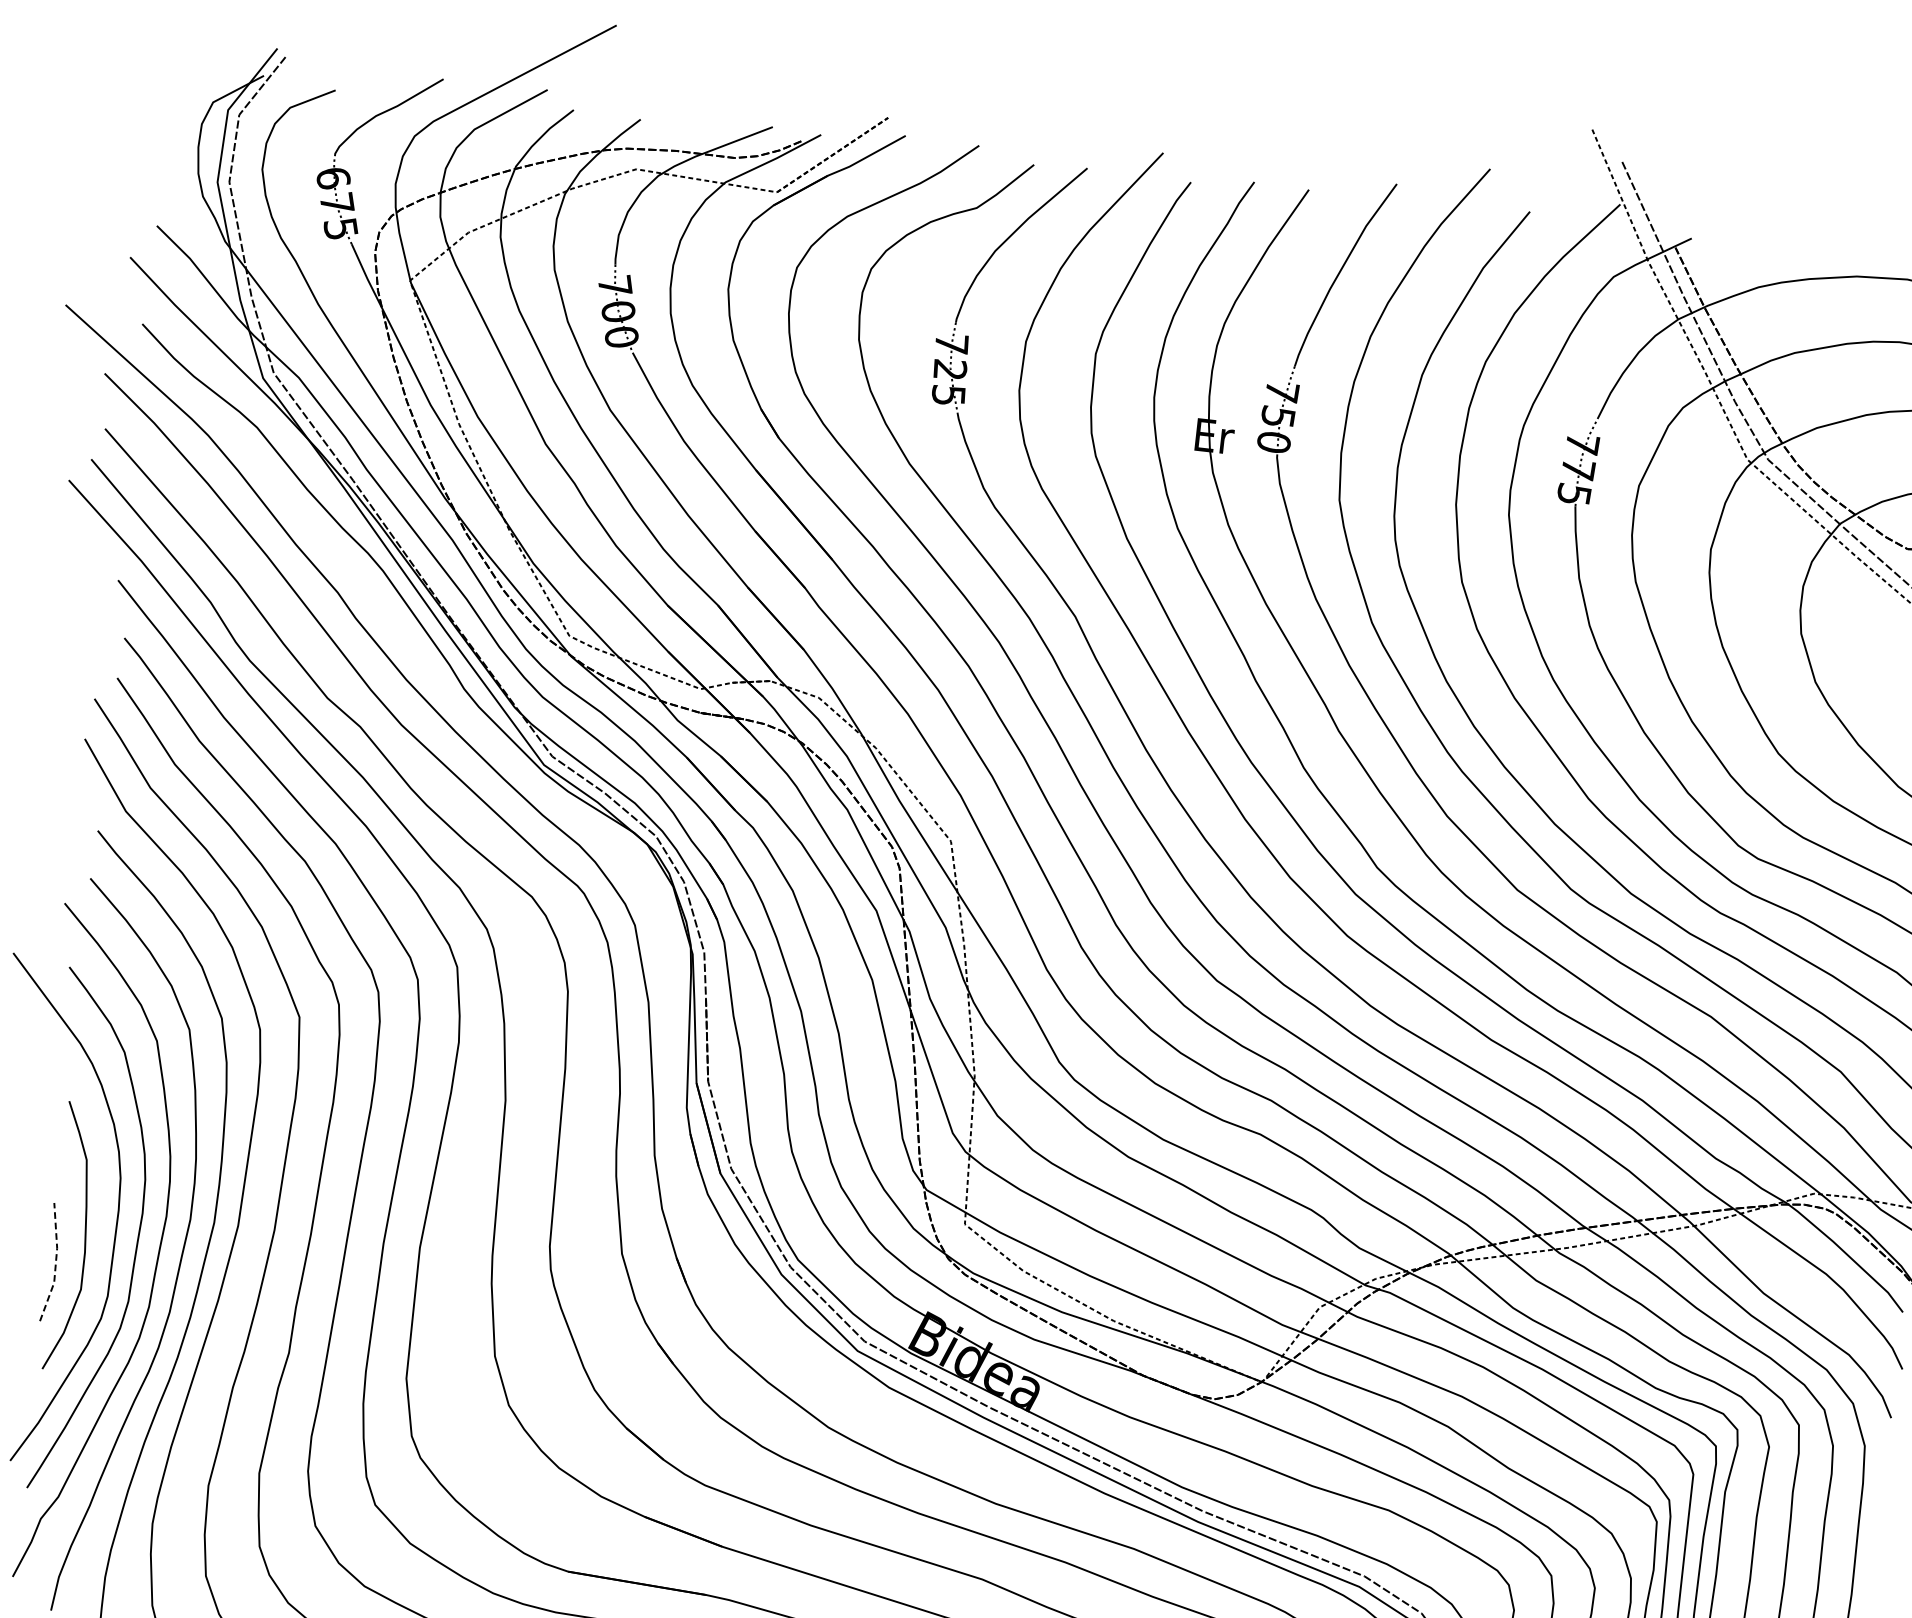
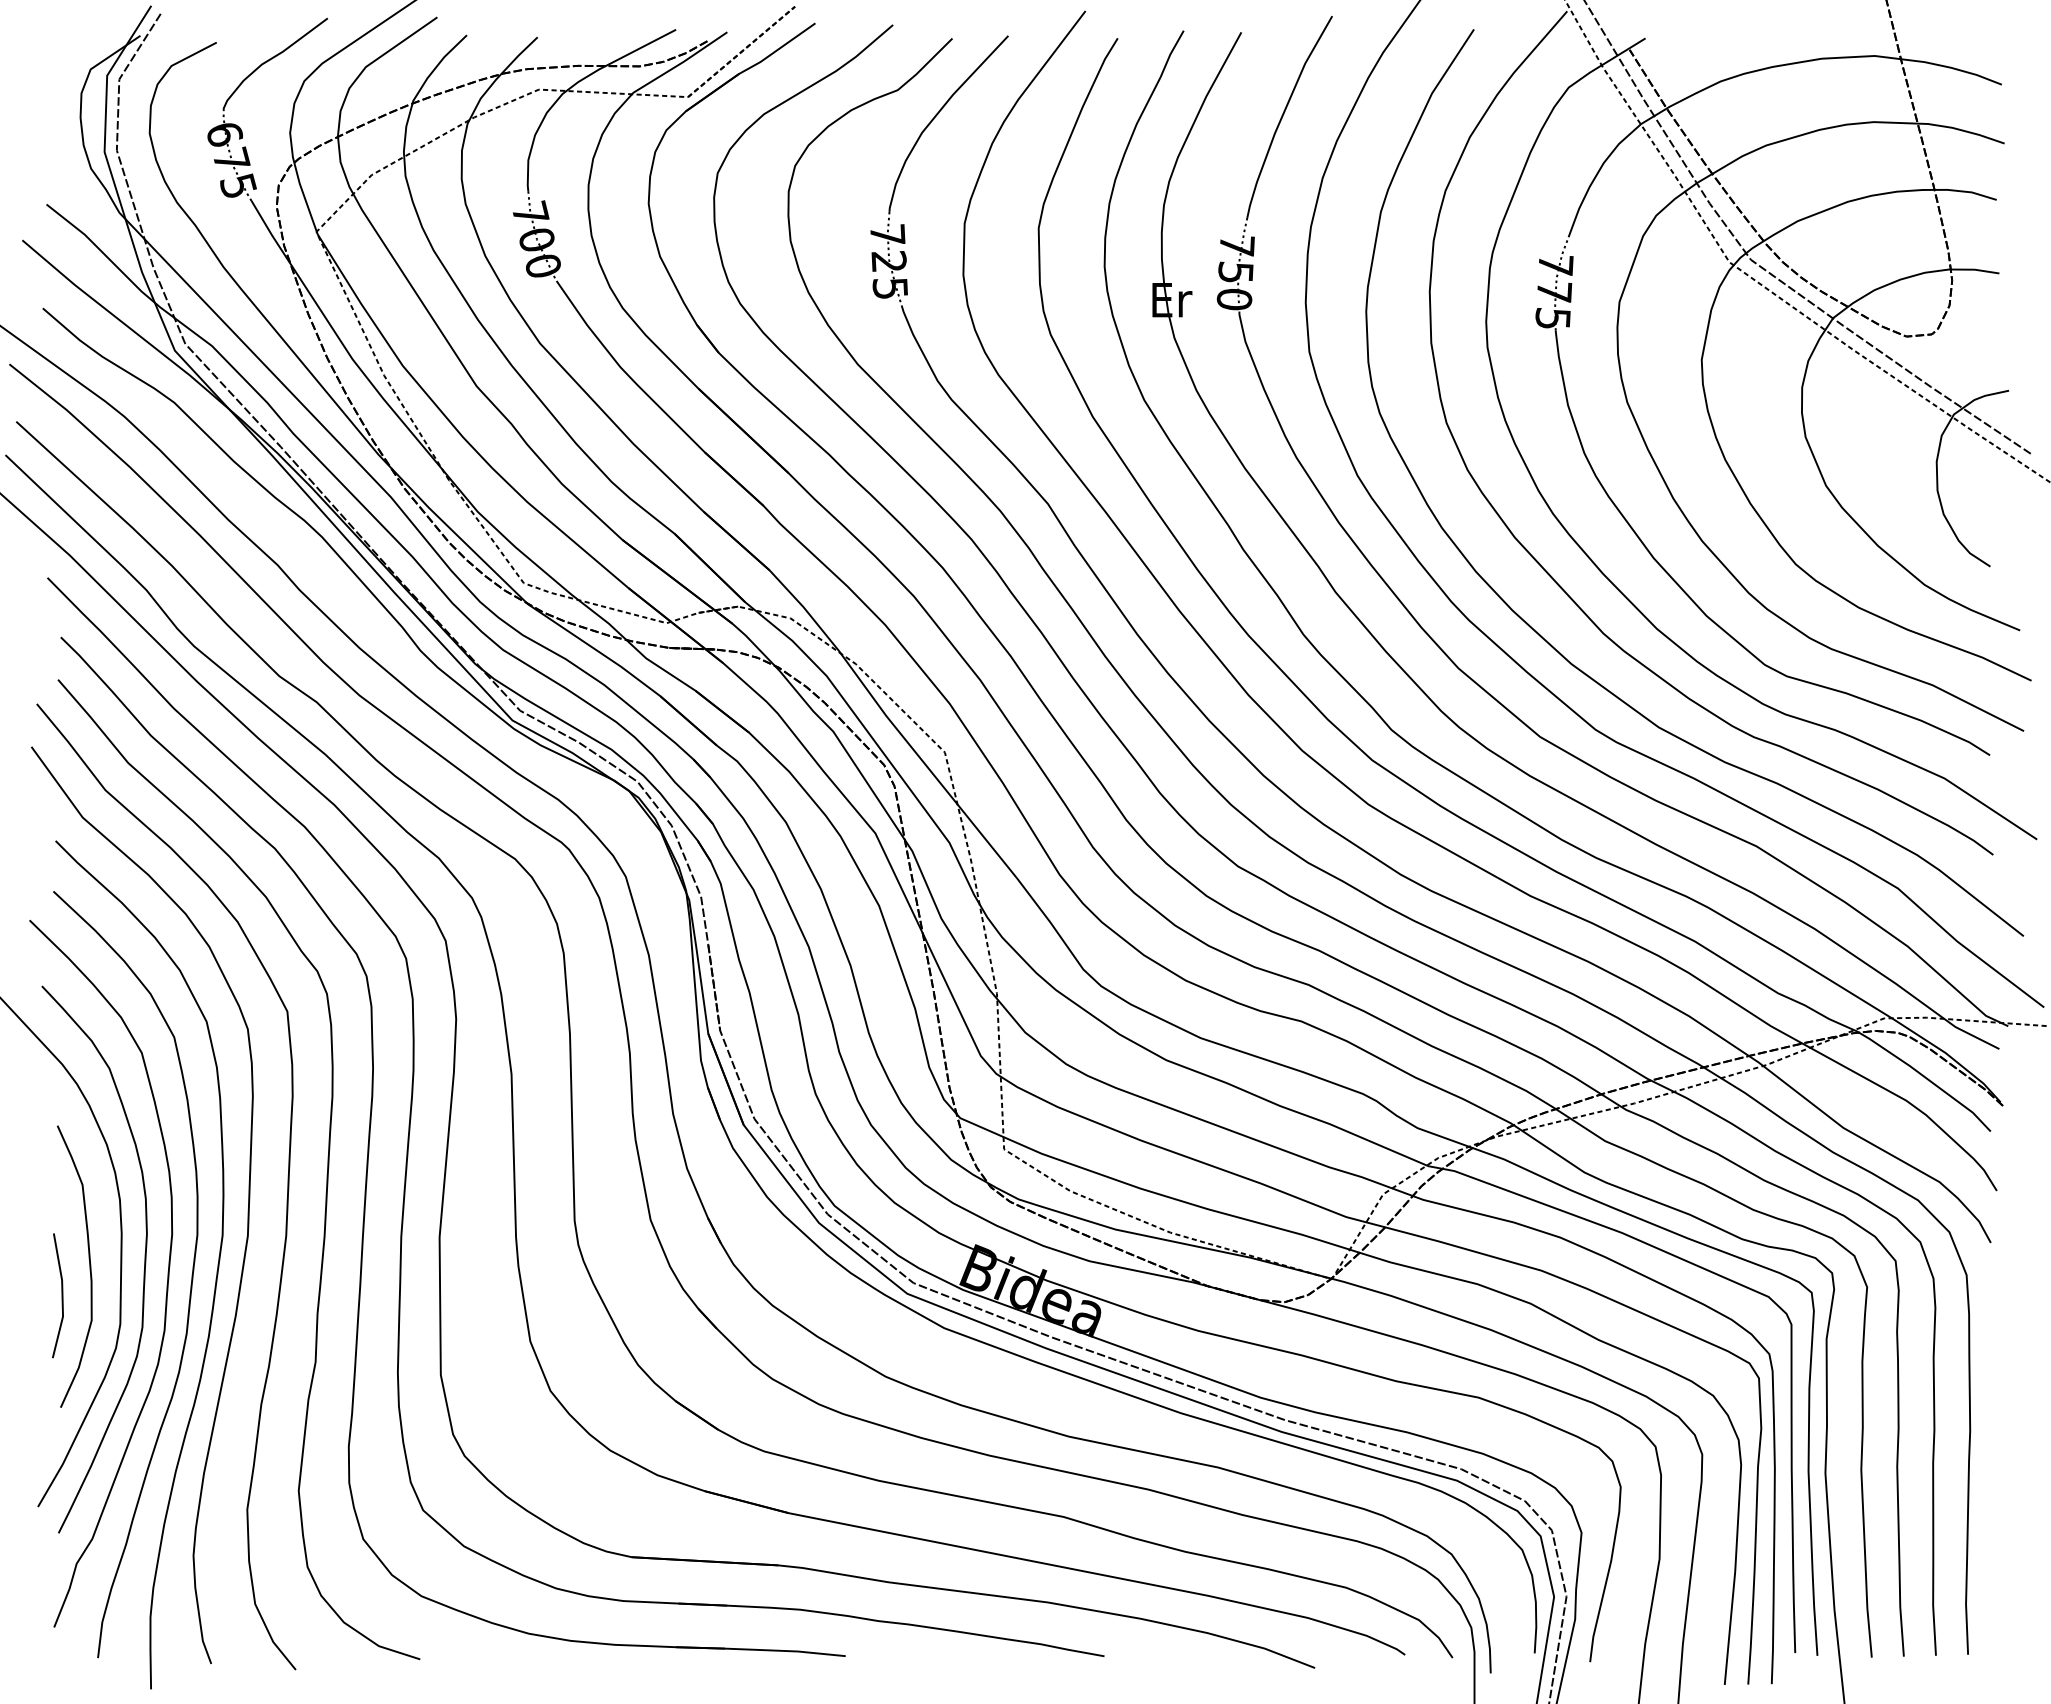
line: (55, 1262) -> (62, 1295), dashed -> solid

